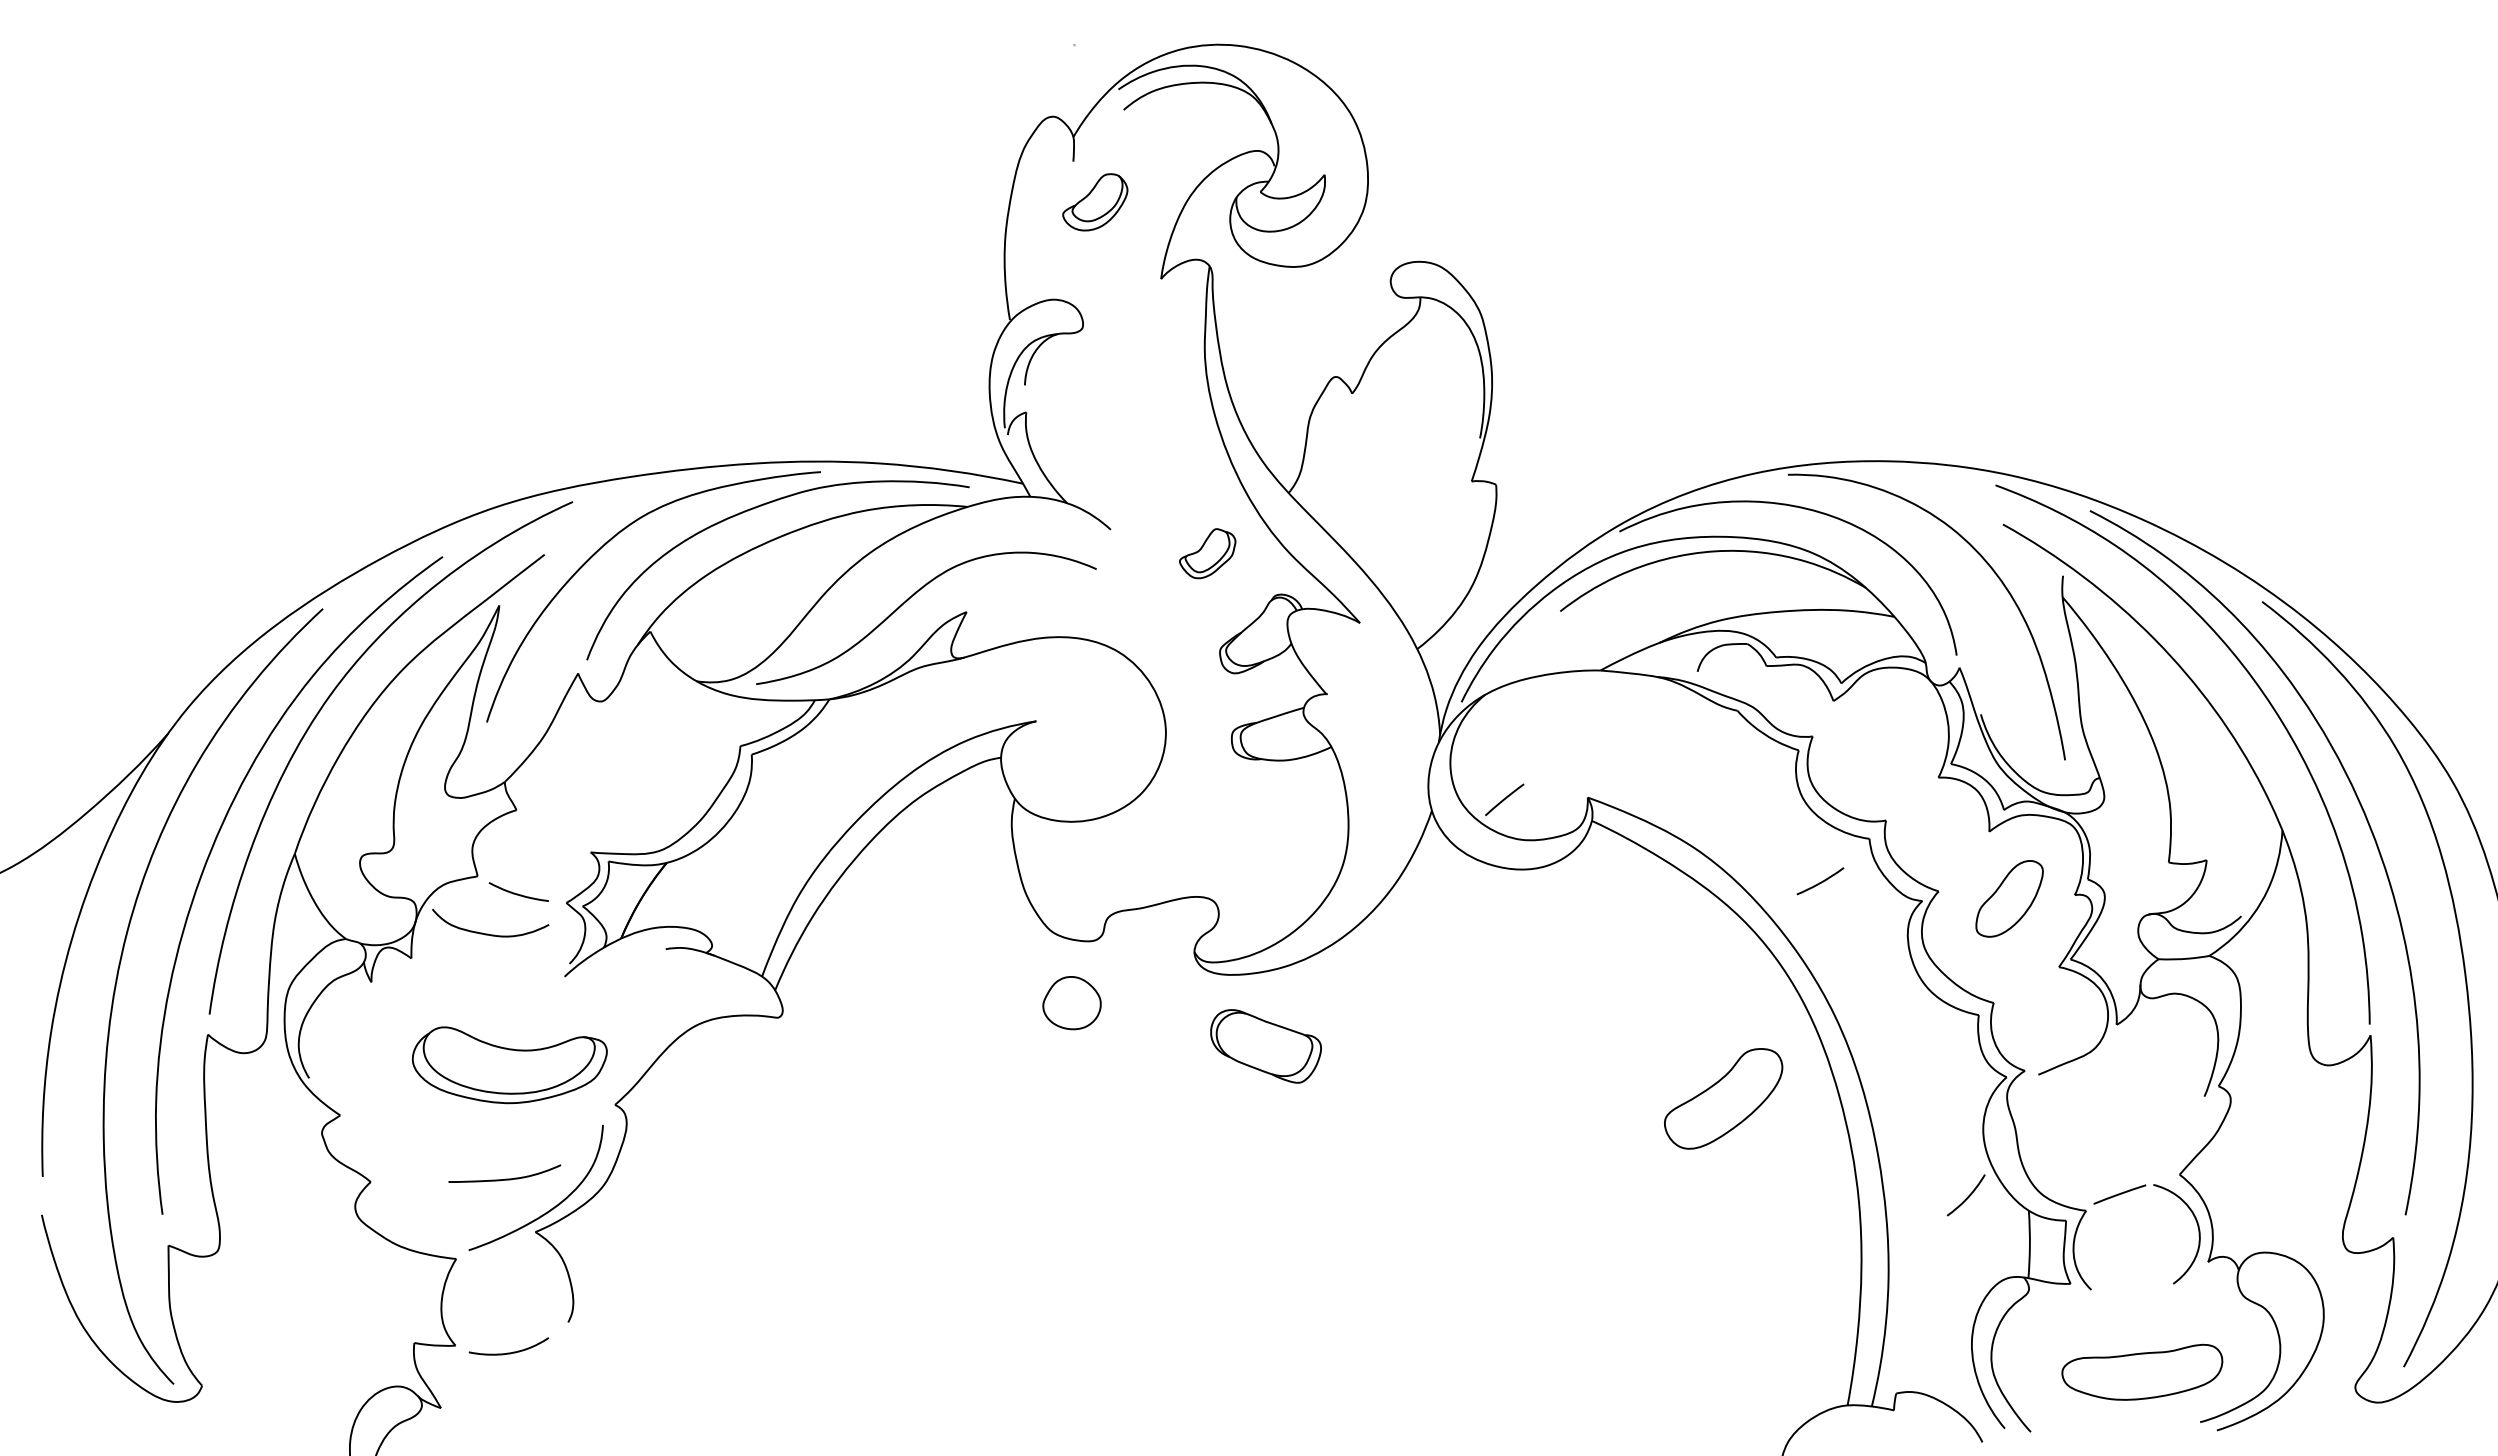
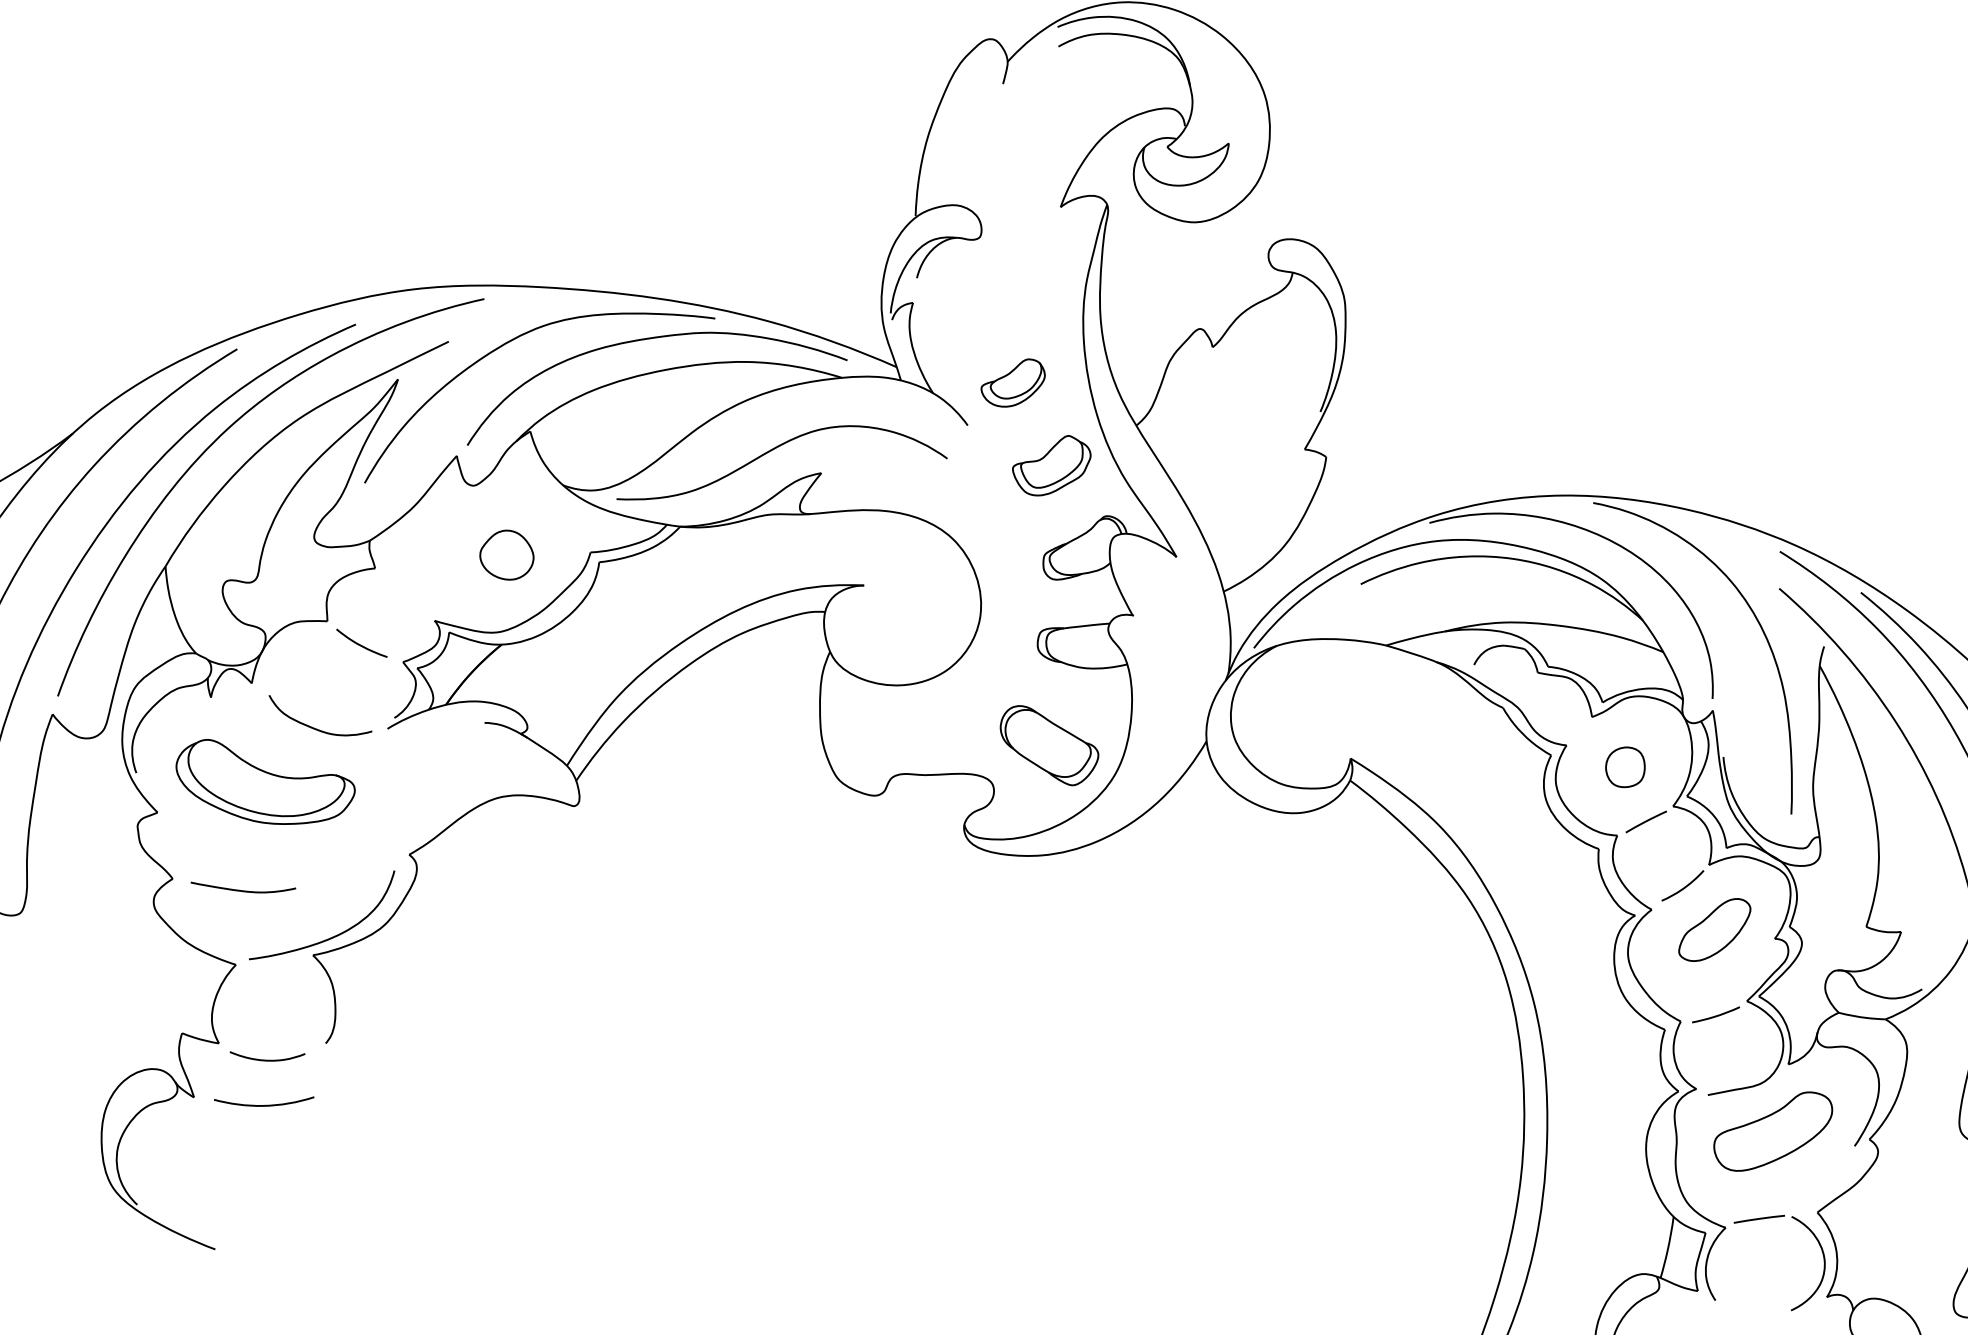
part: (1095, 202) -> (1013, 382), moved
part: (1207, 553) -> (1051, 465), size x1.43
part: (1879, 746) -> (1625, 767), added
line: (1504, 799) -> (1646, 821), moved
curve: (1820, 881) -> (1716, 1015), moved
curve: (488, 933) -> (315, 727), moved
part: (1071, 1003) -> (506, 555), moved
part: (1265, 1046) -> (1047, 745), moved
part: (509, 1065) -> (263, 787), moved
part: (1723, 1098) -> (1772, 1131), moved
curve: (504, 1178) -> (242, 889), moved
curve: (1967, 1196) -> (1683, 887), moved
curve: (516, 1400) -> (264, 1104), added

